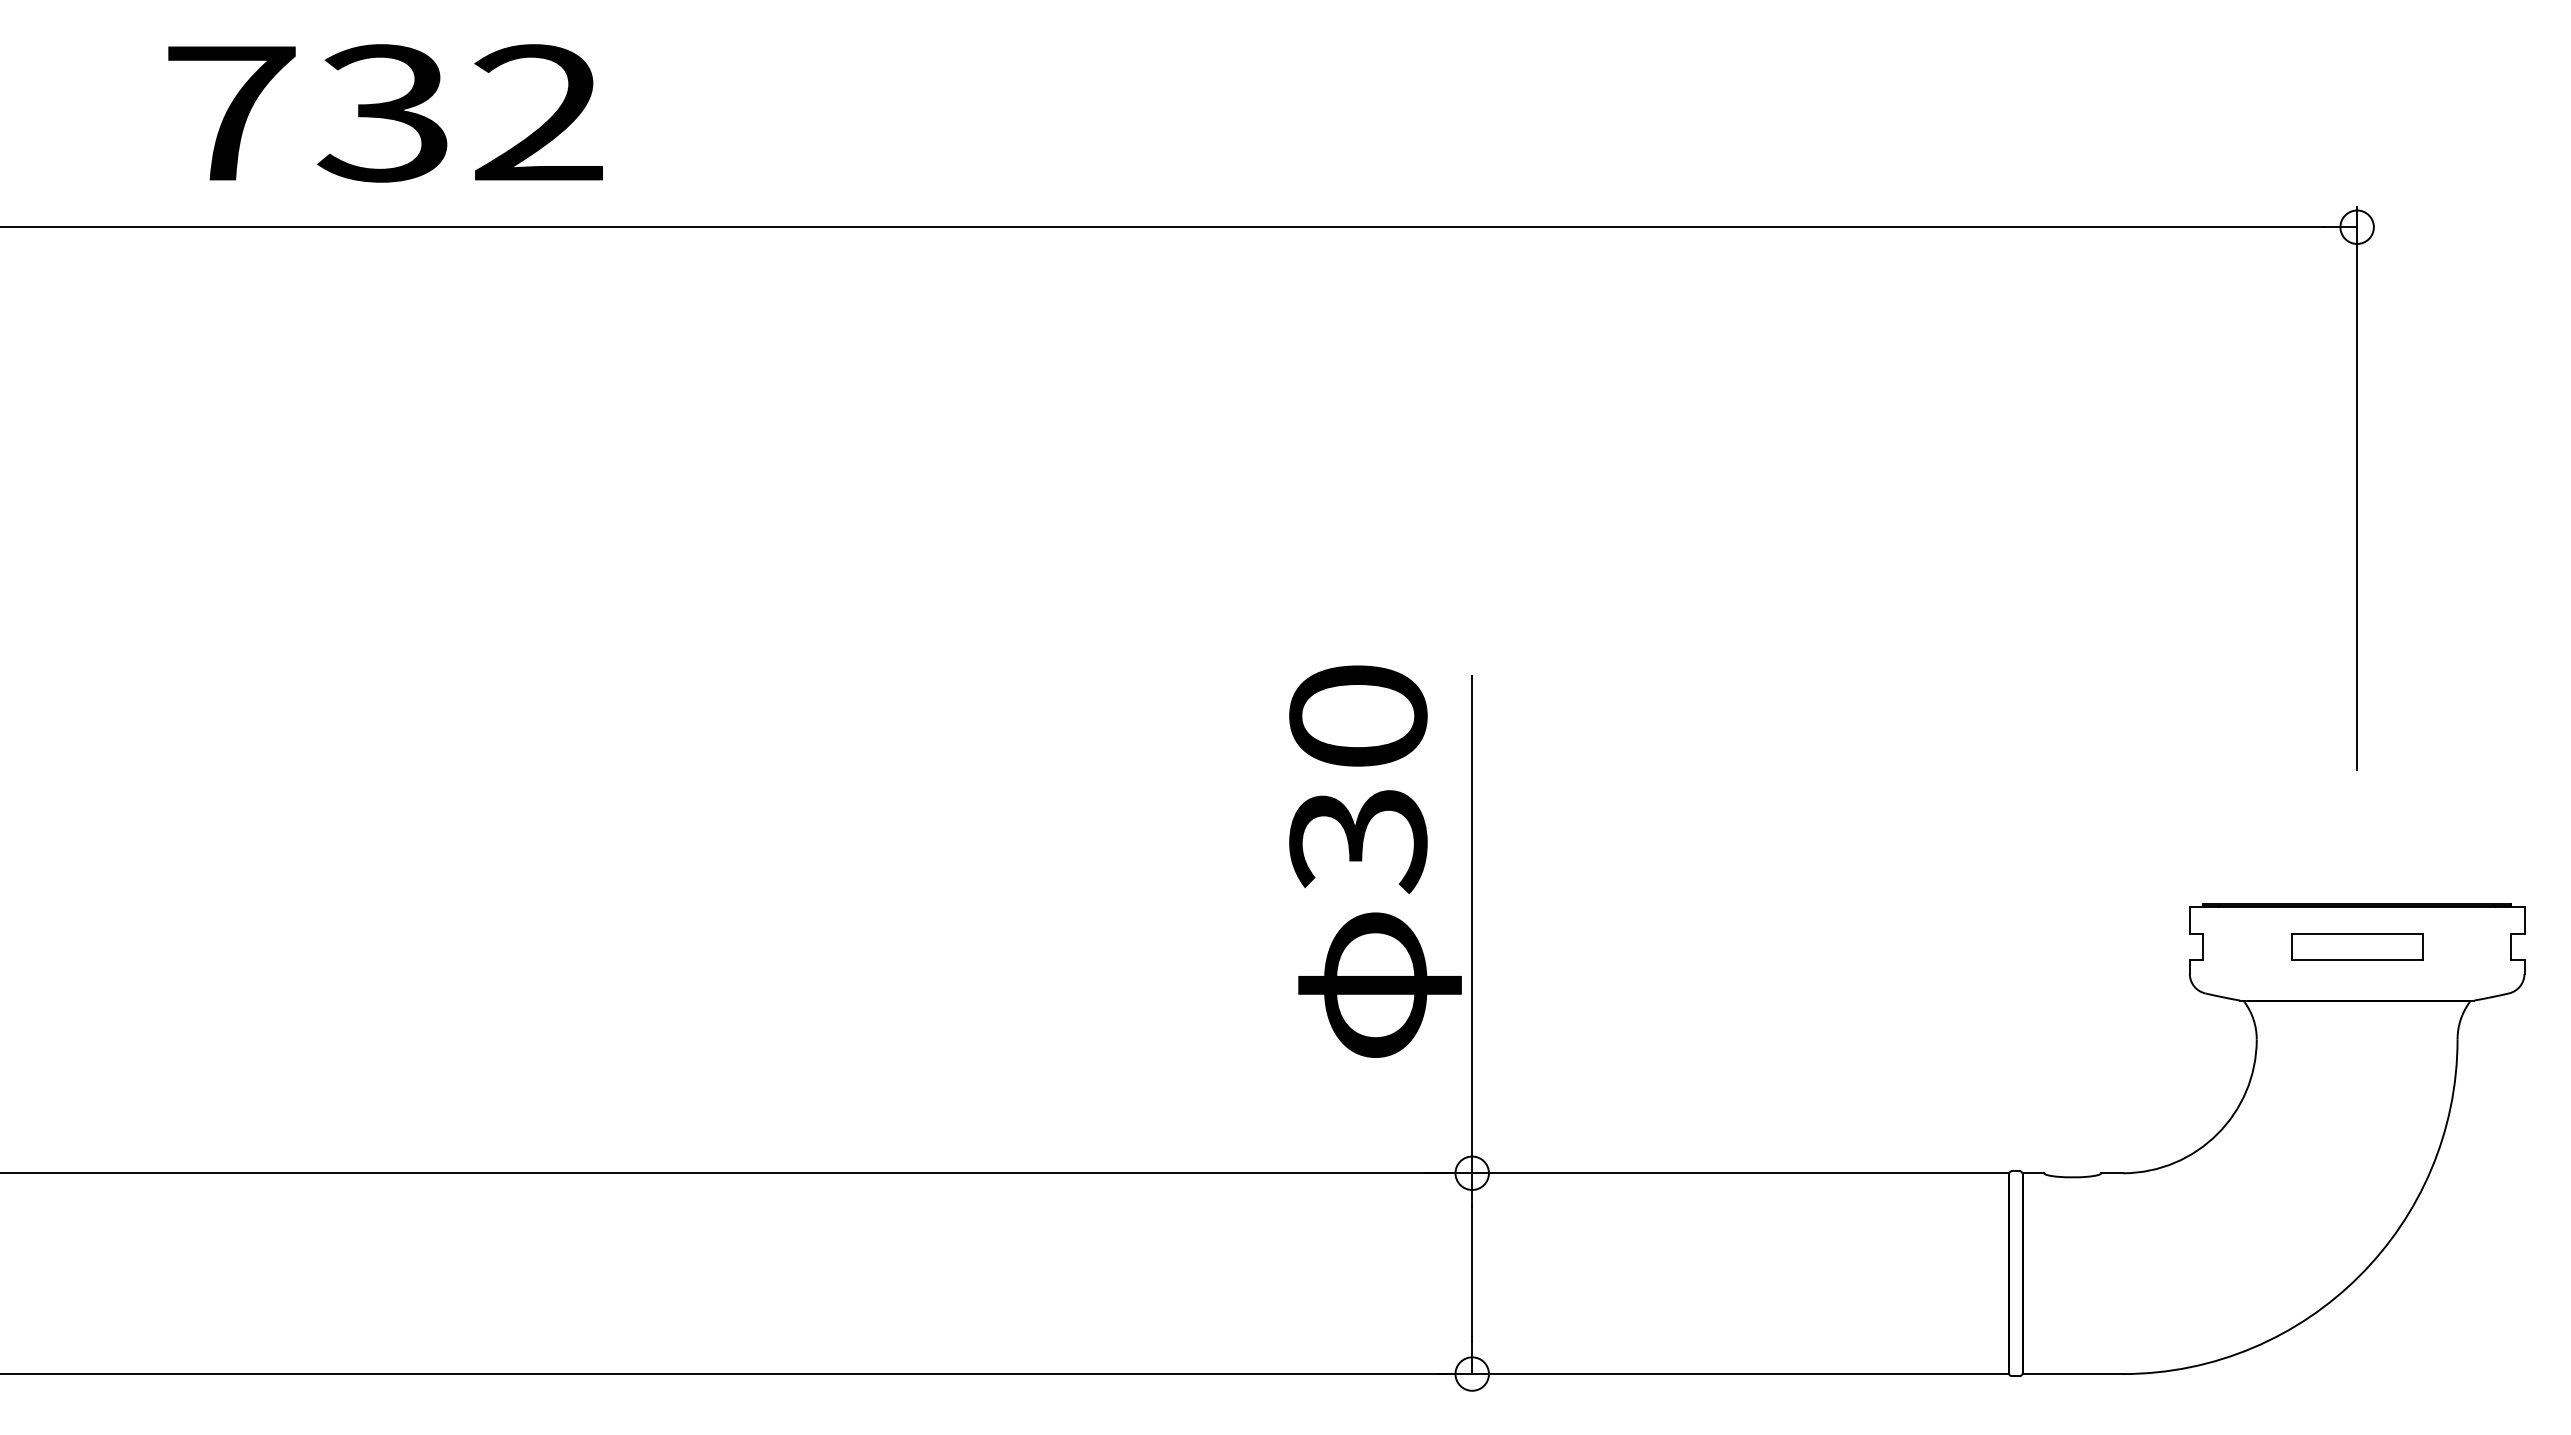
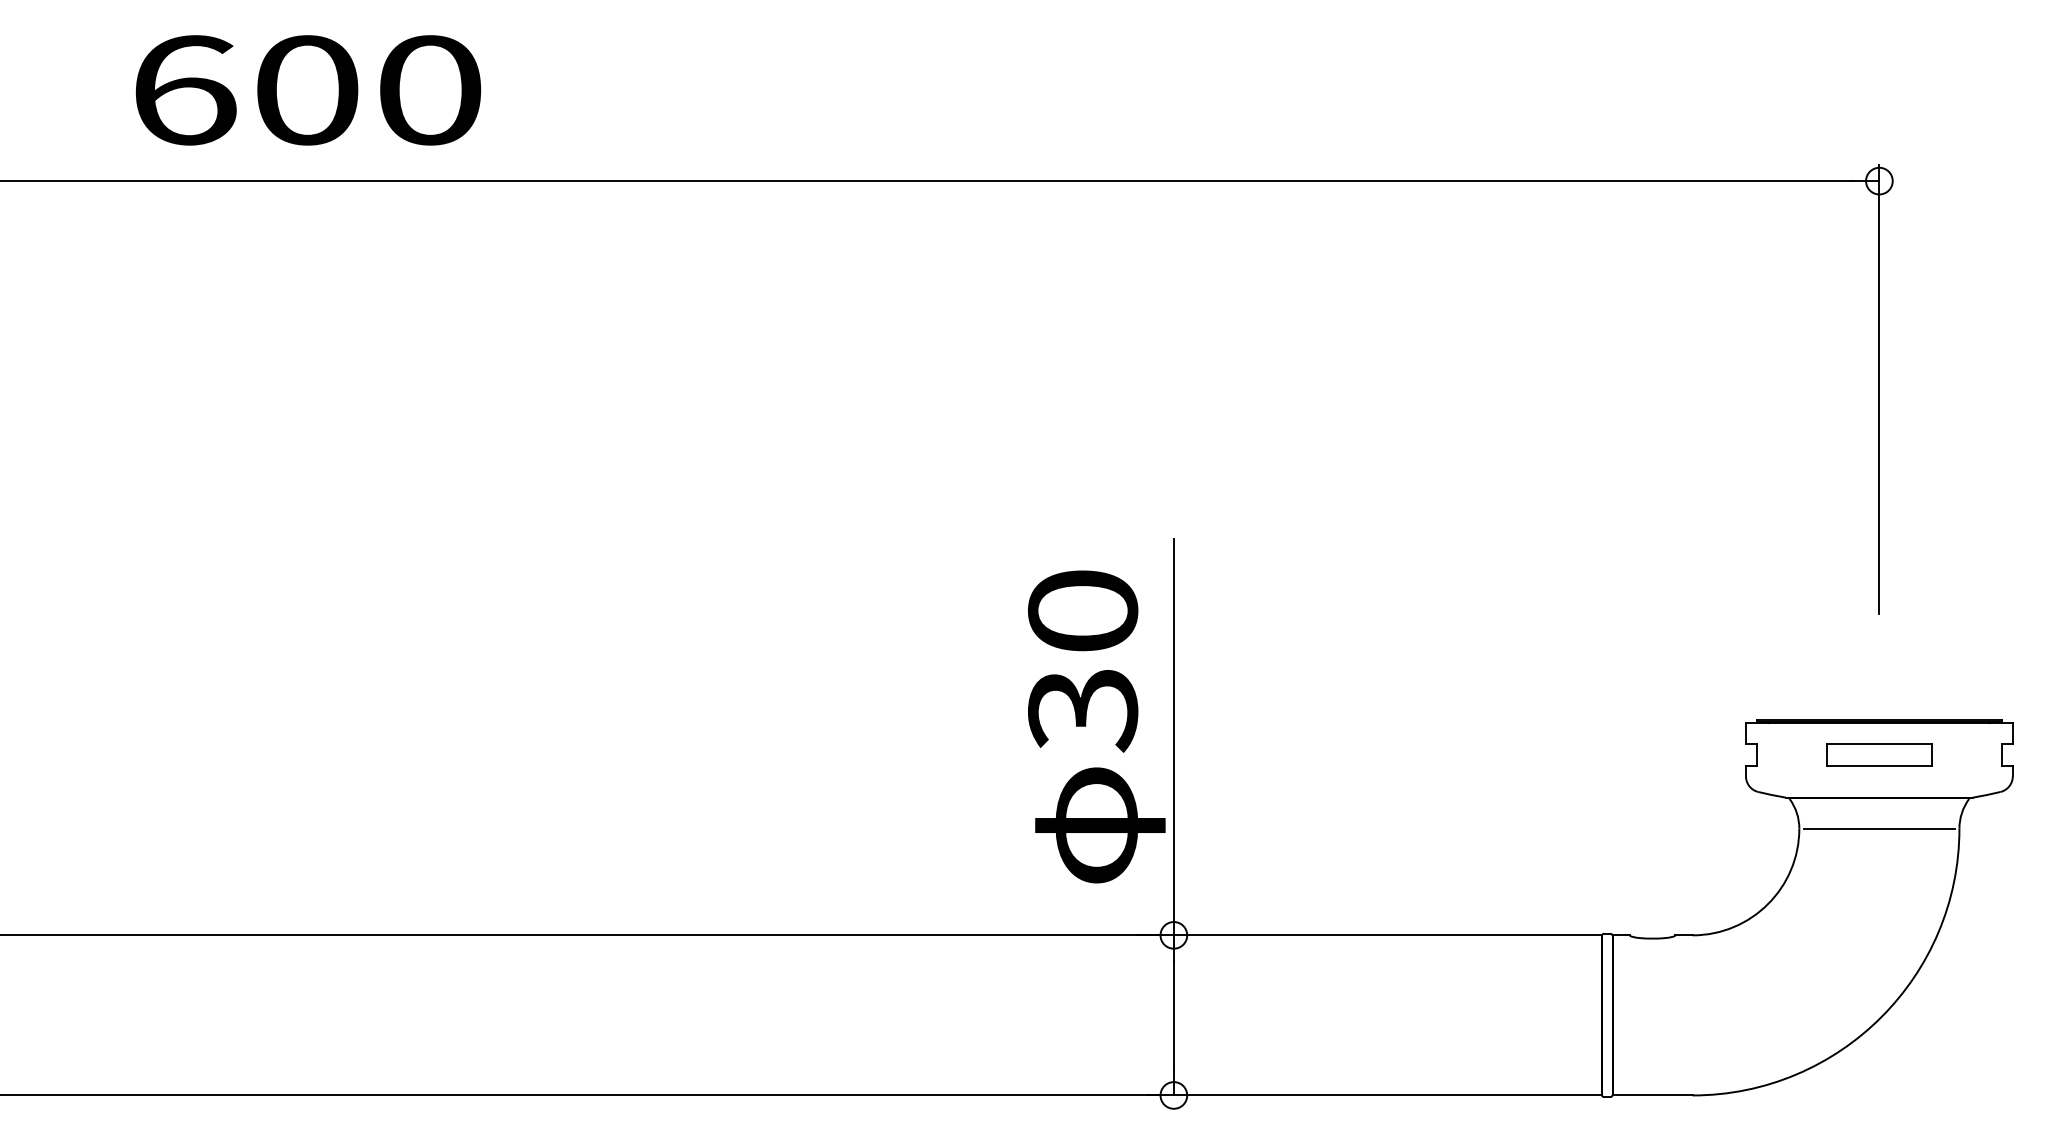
text: (385, 113) -> (307, 90), 732 -> 600
text: (1375, 861) -> (1096, 726), moved
line: (2356, 1039) -> (1878, 828), added

